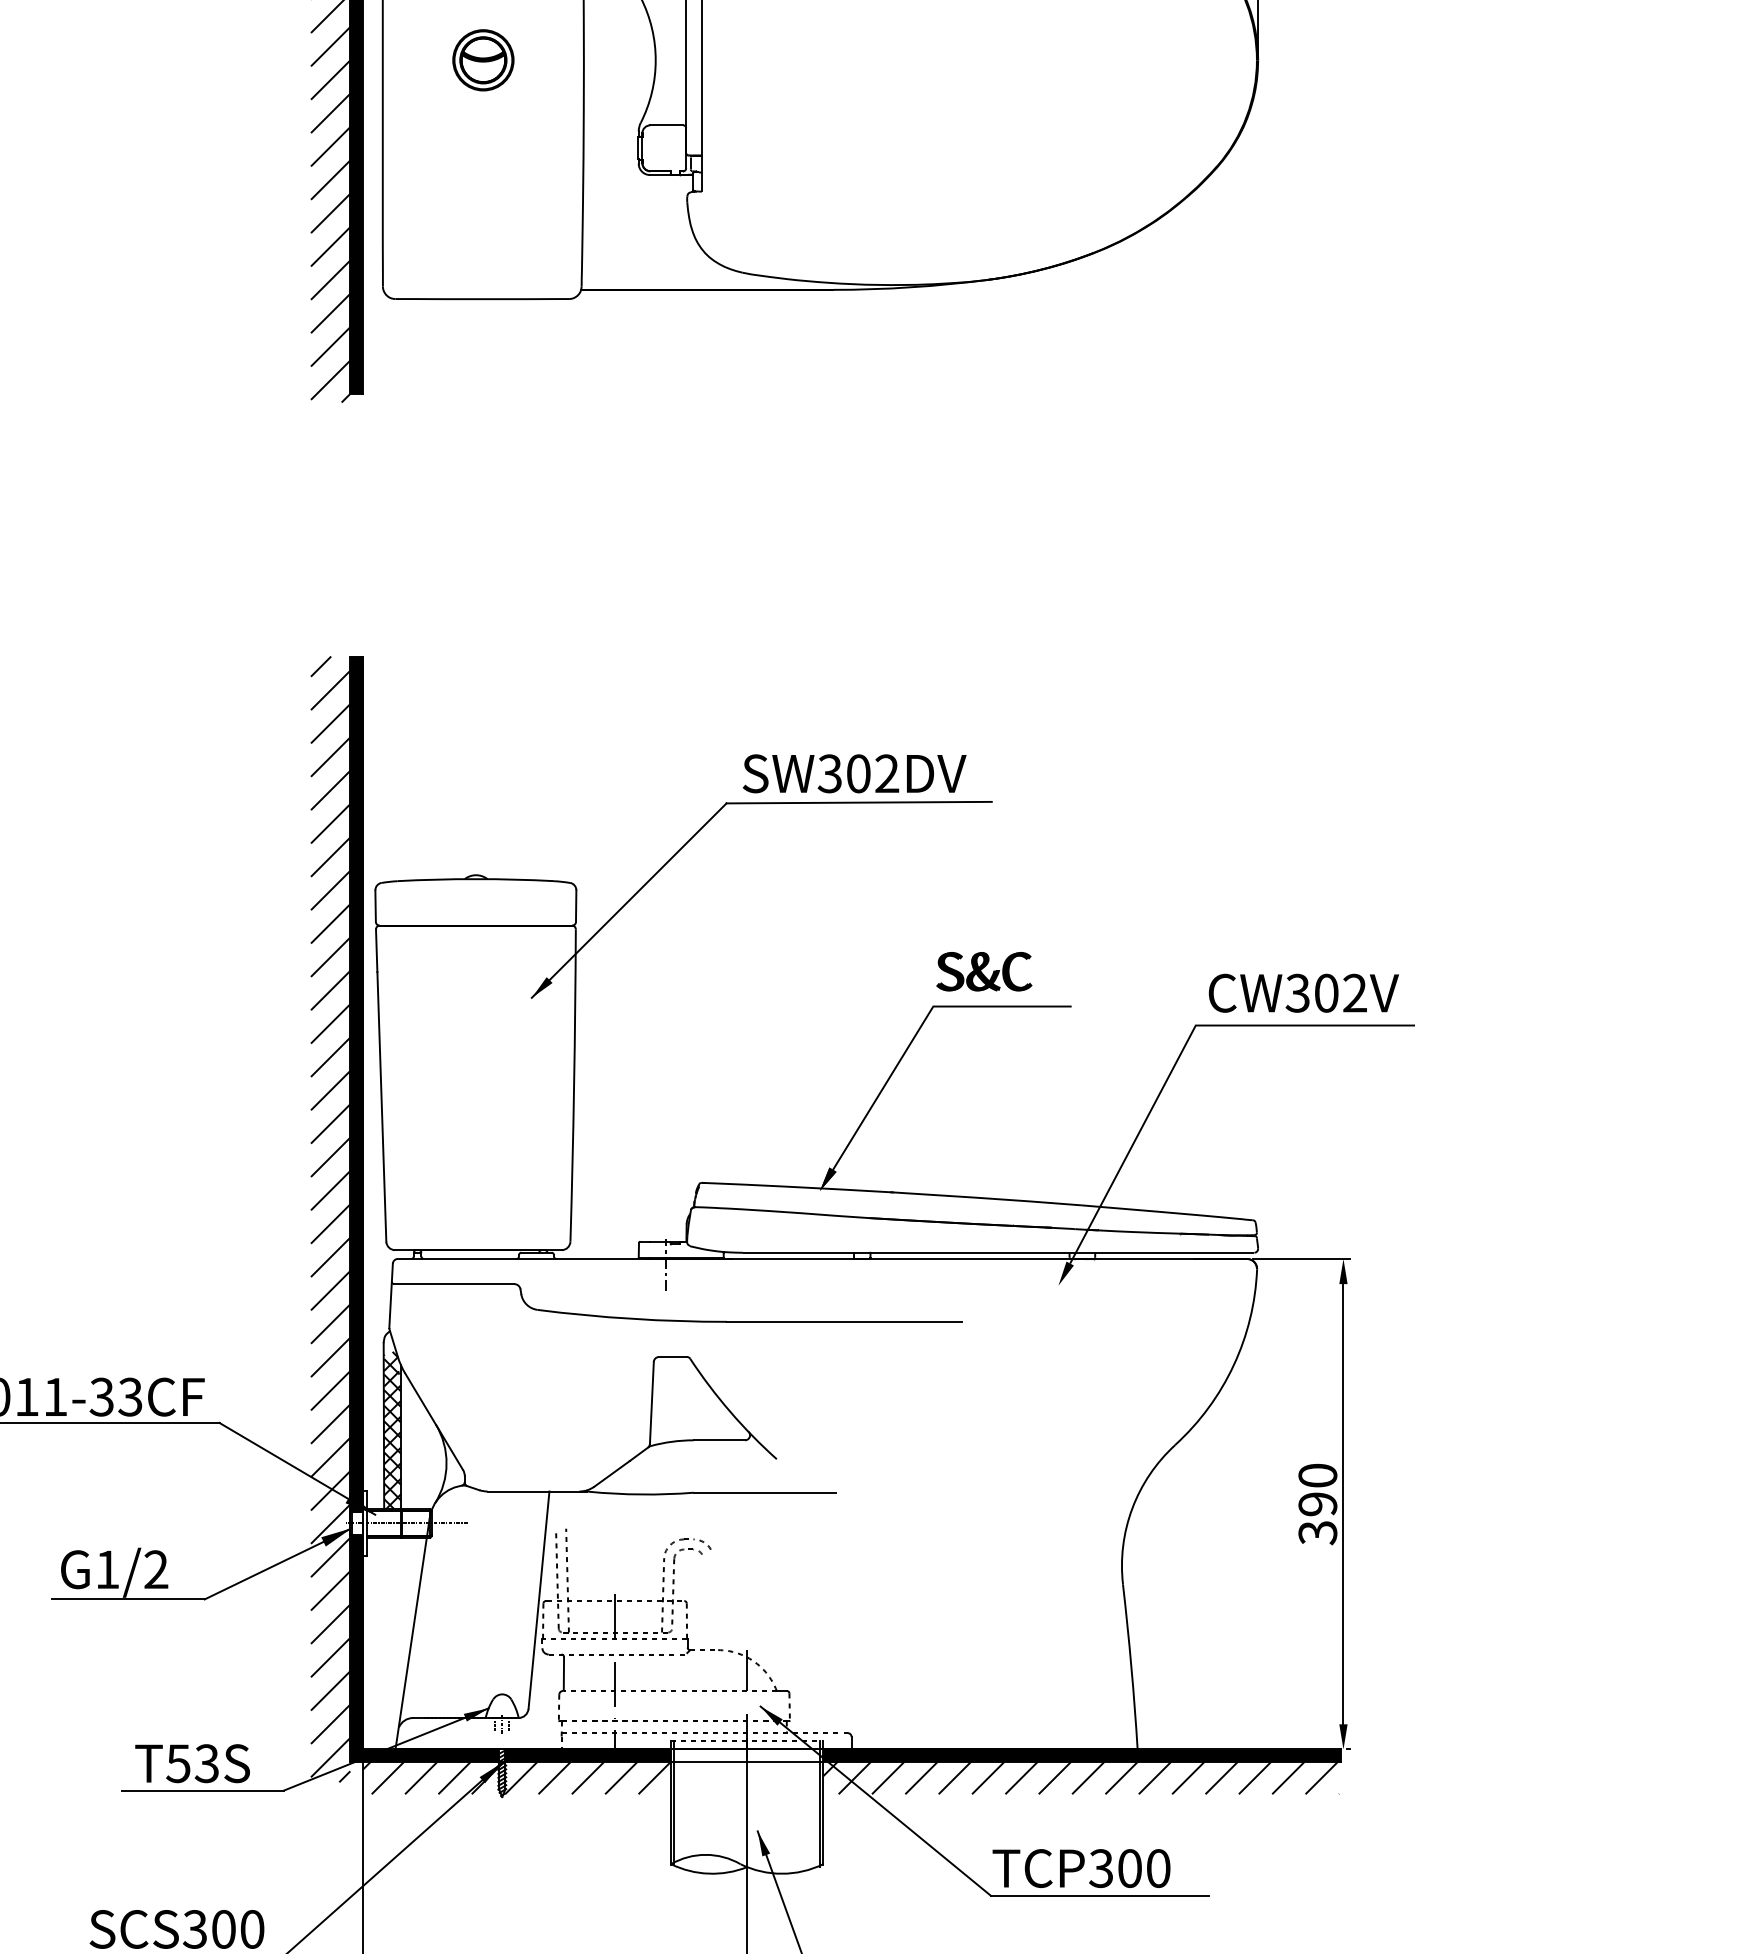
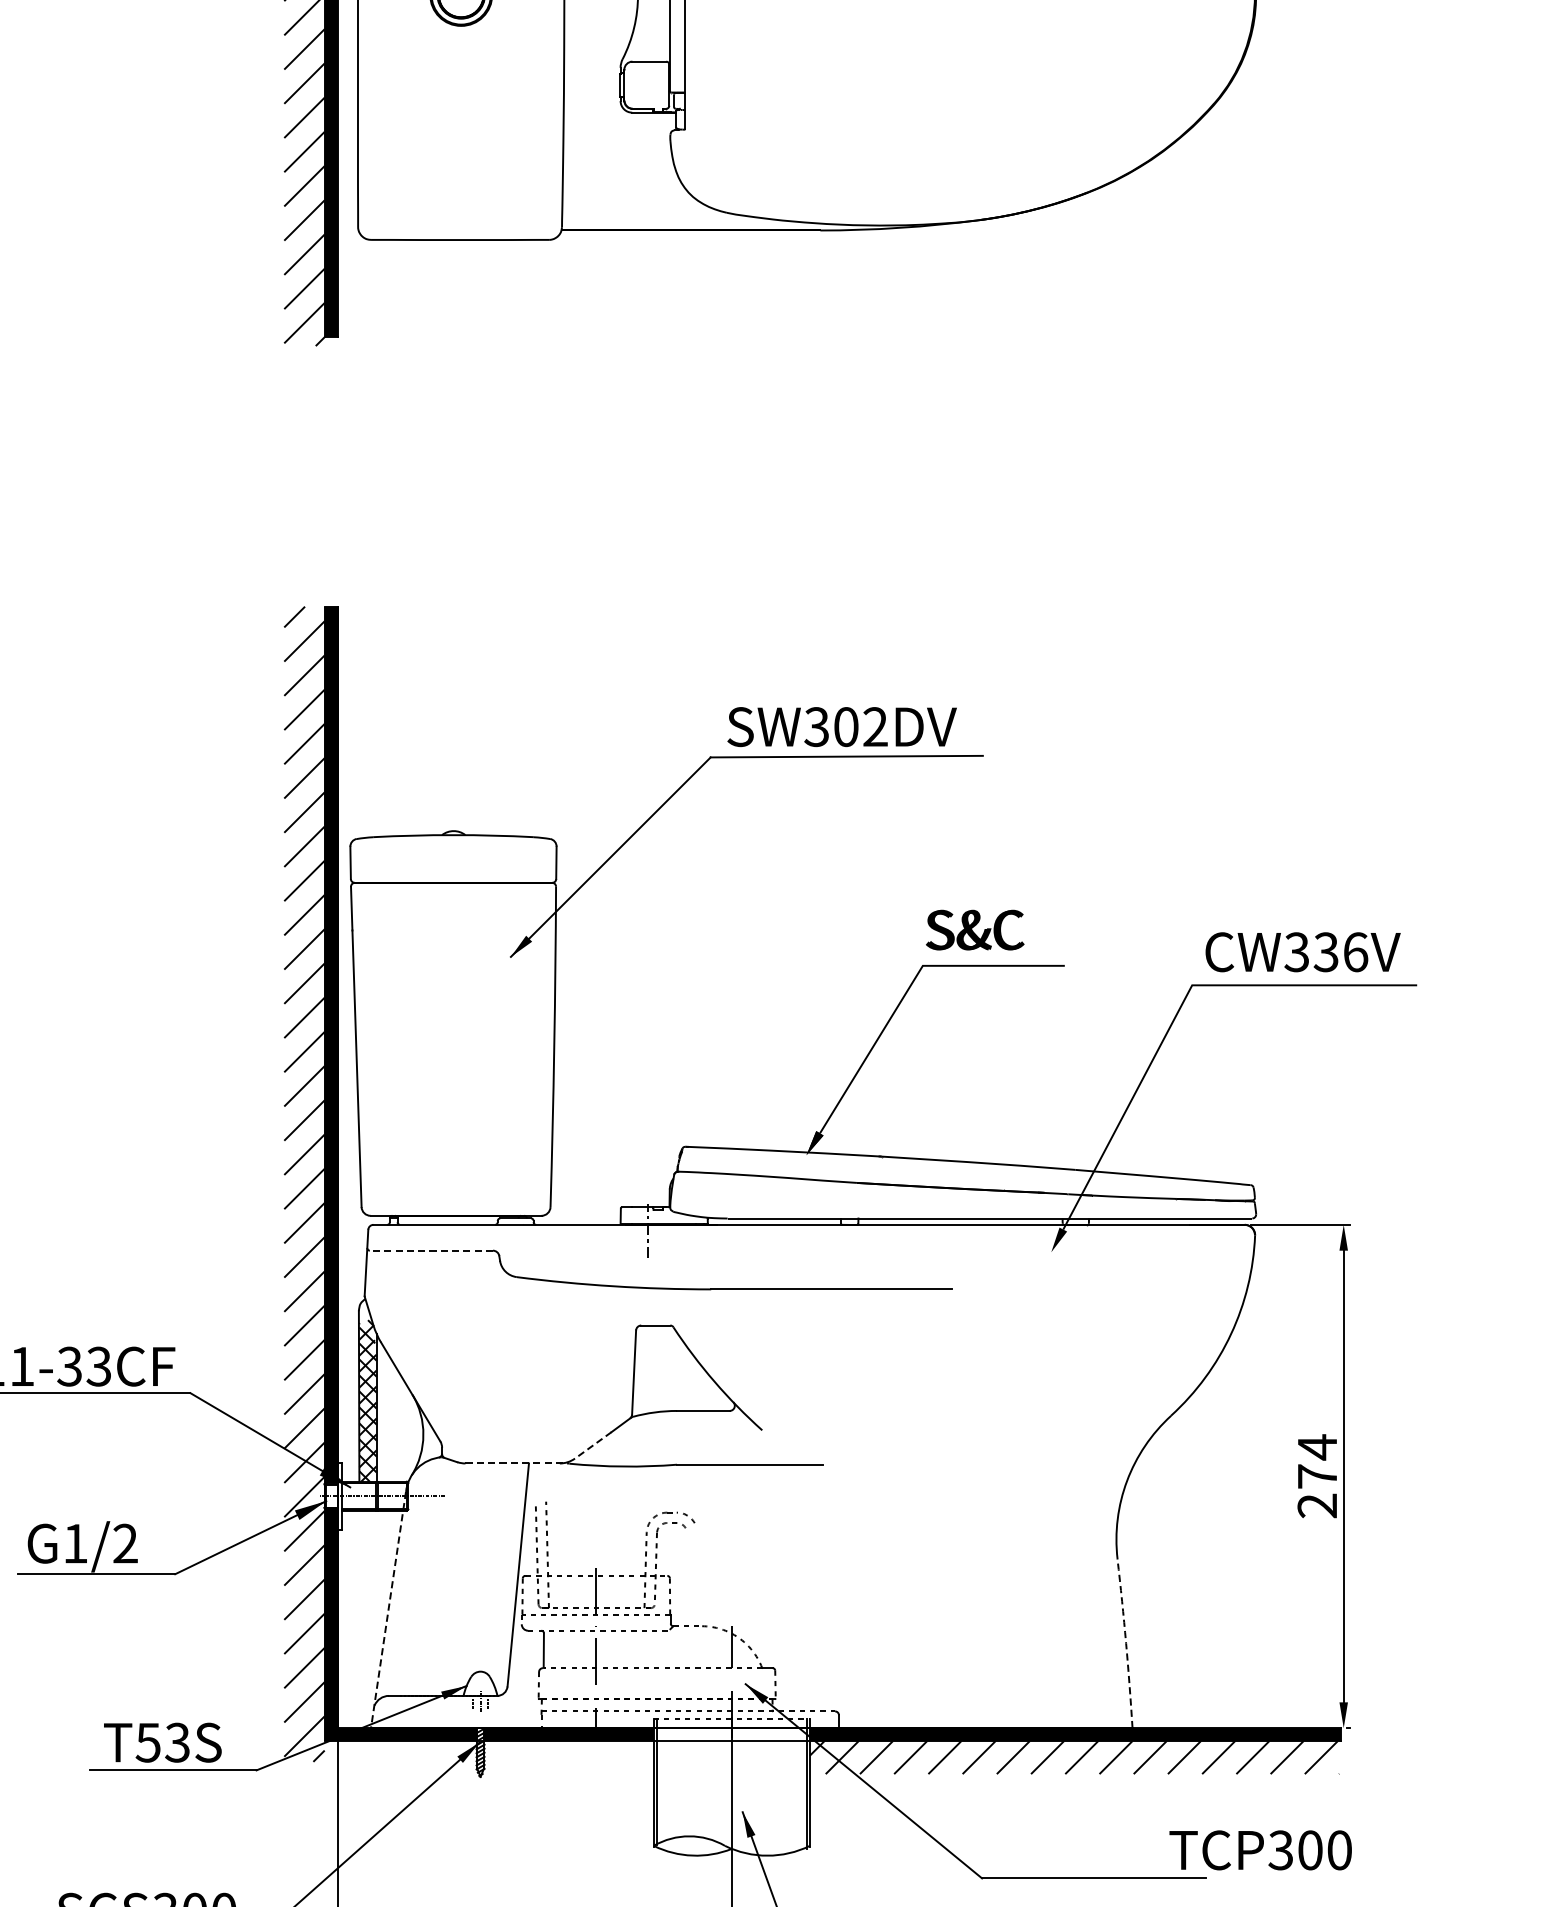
text: (1340, 992) -> (1340, 951), CW302V -> CW336V
line: (454, 1284) -> (431, 1251), solid -> dashed
line: (612, 1473) -> (593, 1445), solid -> dashed
line: (537, 1491) -> (516, 1463), solid -> dashed
text: (1317, 1504) -> (1317, 1476), 390 -> 274
line: (412, 1634) -> (388, 1610), solid -> dashed
arc: (1131, 1666) -> (1126, 1643), solid -> dashed
hatch: (516, 1778) -> (495, 1757), removed
text: (1081, 1868) -> (1260, 1850), moved

